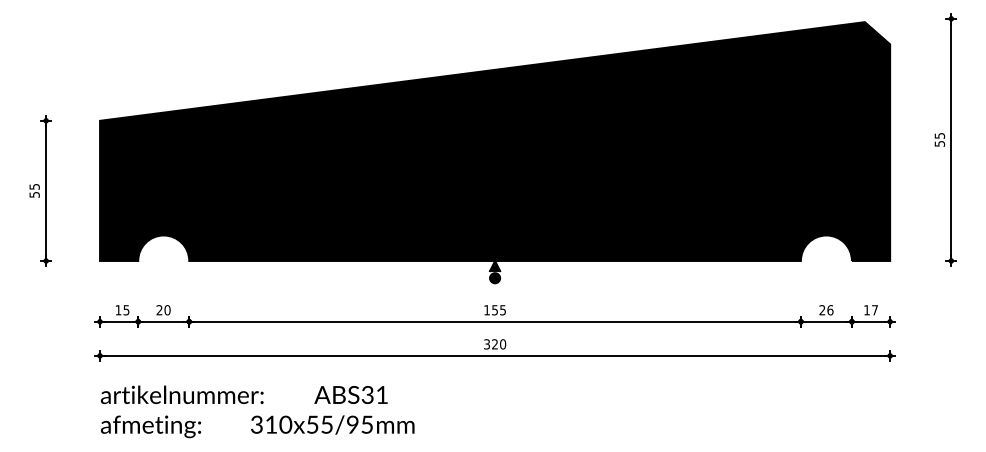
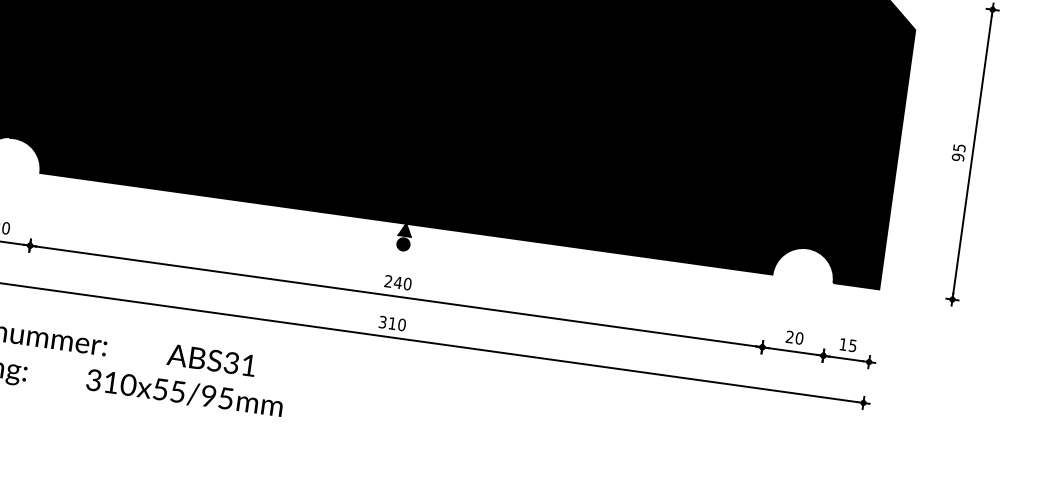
text: (939, 143) -> (957, 156), 55 -> 95
text: (495, 310) -> (398, 283), 155 -> 240
text: (830, 310) -> (799, 338), 26 -> 20
text: (874, 310) -> (852, 346), 17 -> 15
text: (494, 344) -> (391, 323), 320 -> 310

